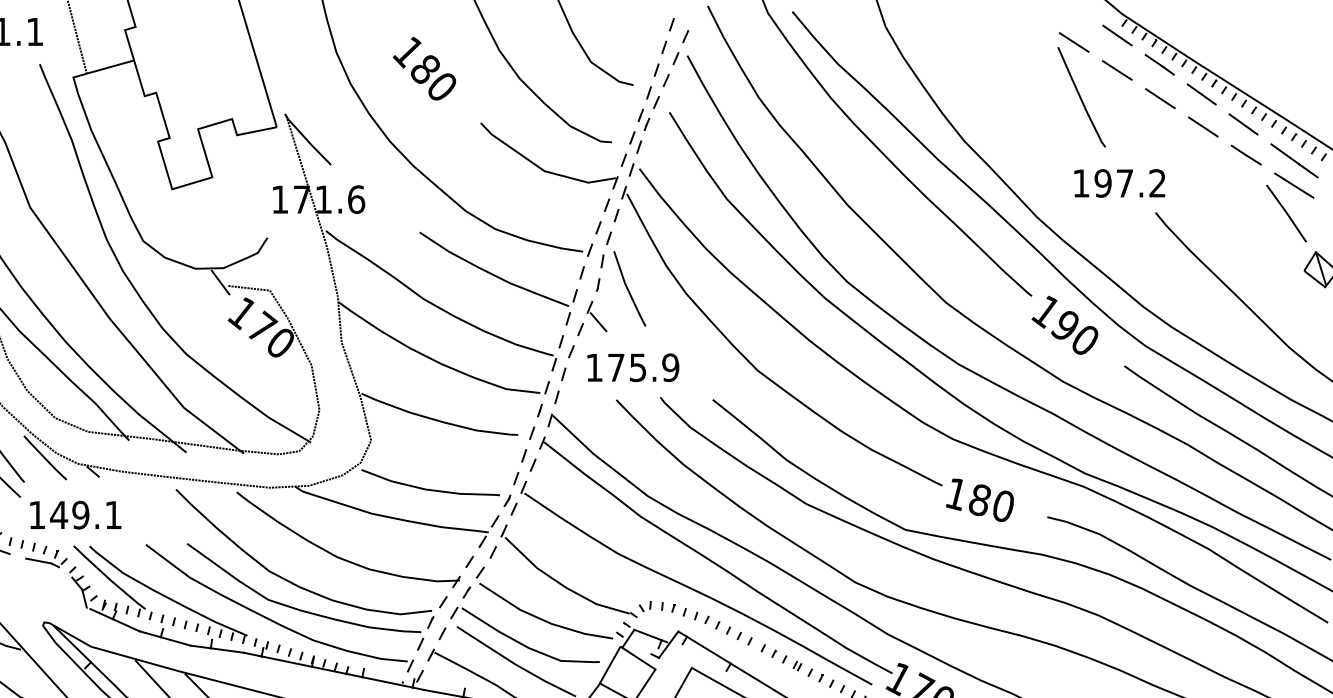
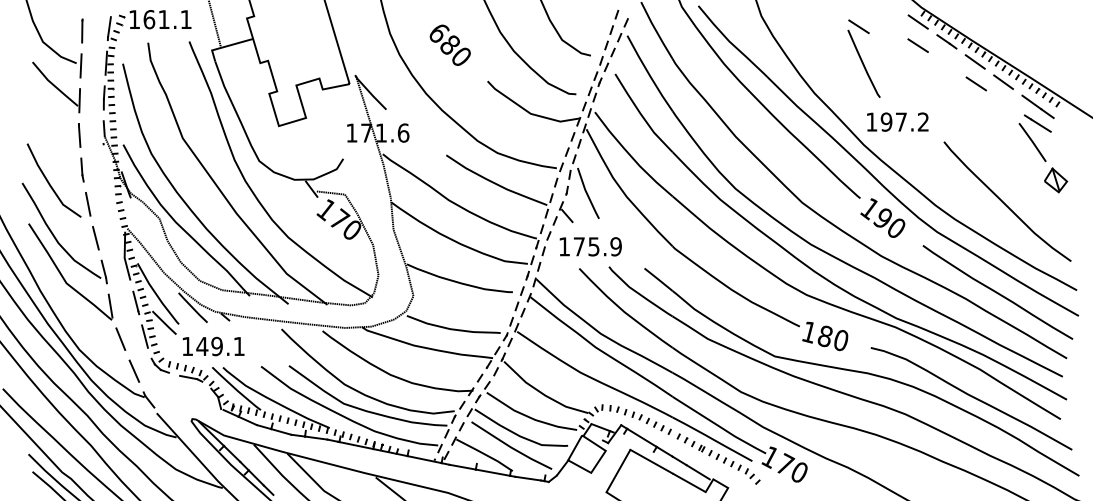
text: (408, 52) -> (438, 33), 180 -> 680
part: (1080, 89) -> (863, 58), moved
line: (1159, 98) -> (946, 64), removed
line: (1246, 154) -> (1005, 102), removed
text: (1119, 182) -> (897, 121), moved

